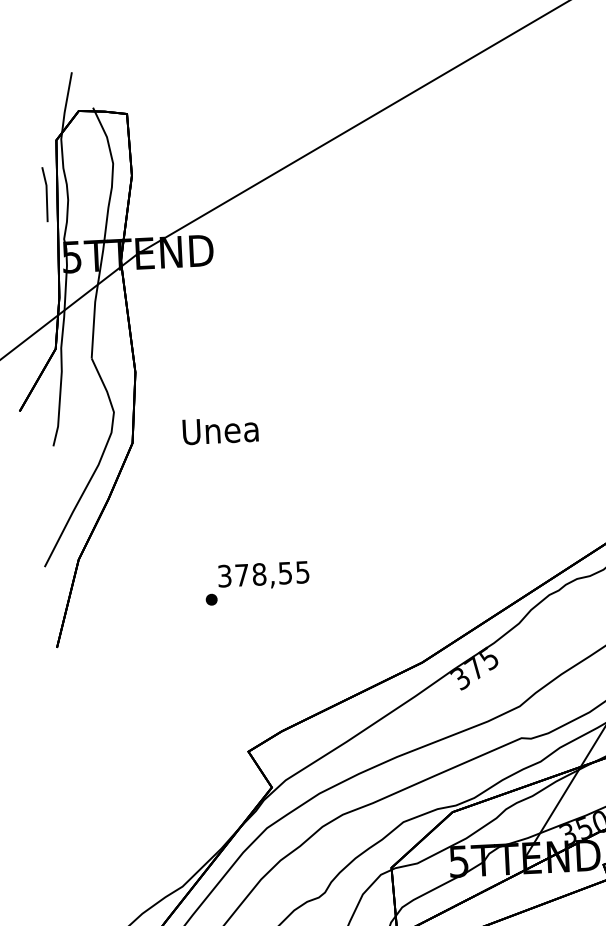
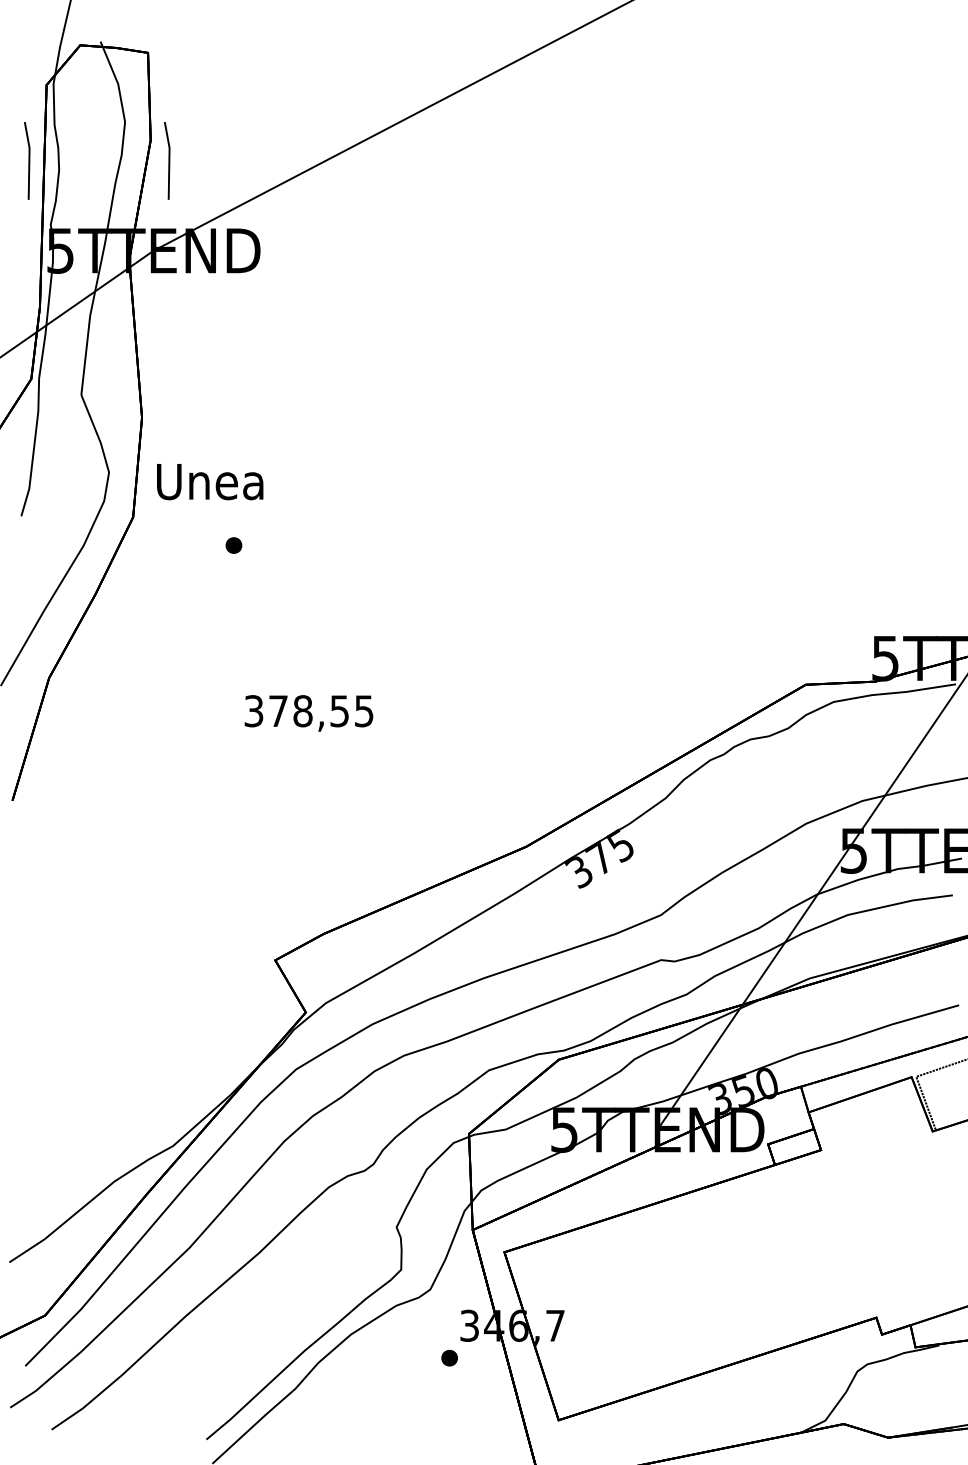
line: (145, 189) -> (168, 160), added
text: (220, 431) -> (210, 482), moved
part: (211, 599) -> (233, 545), moved

